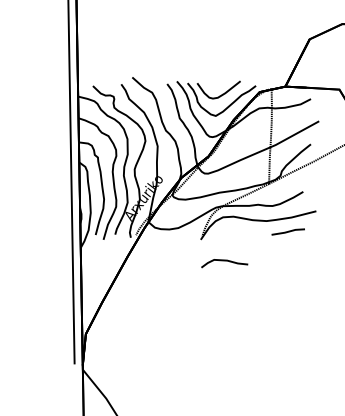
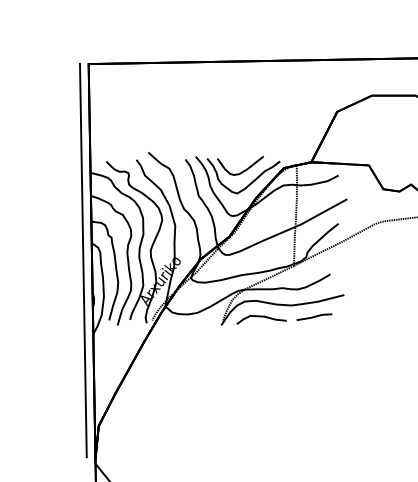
curve: (224, 261) -> (261, 317), moved

